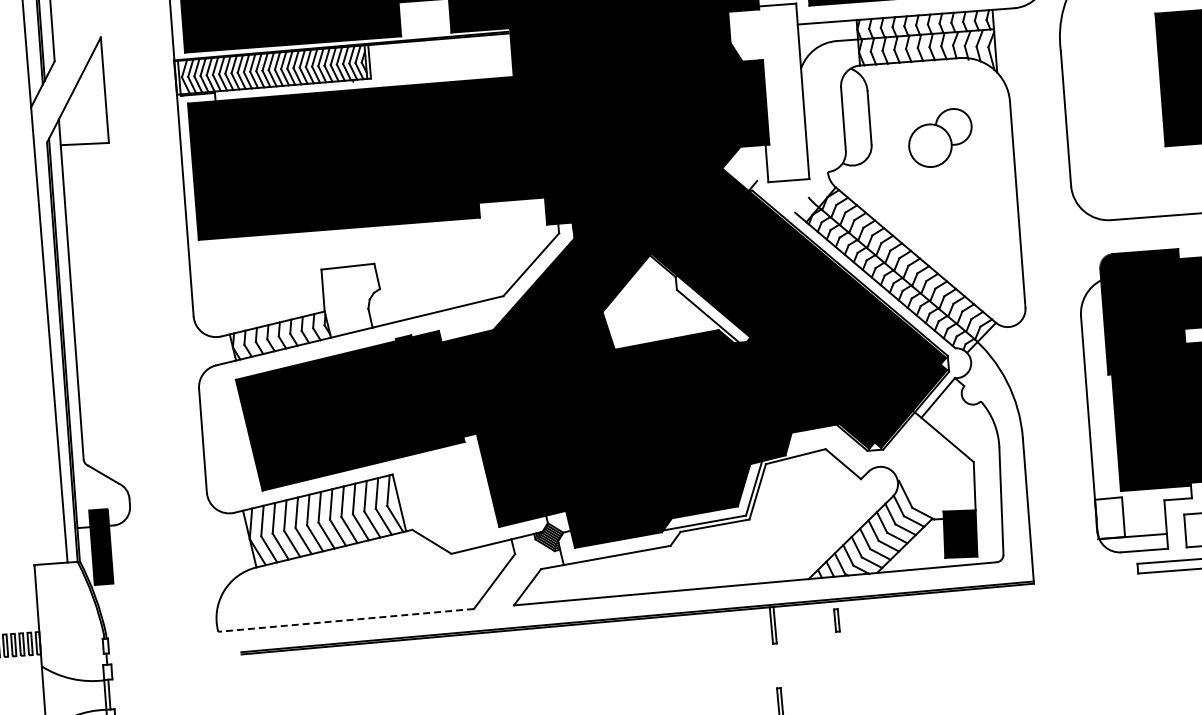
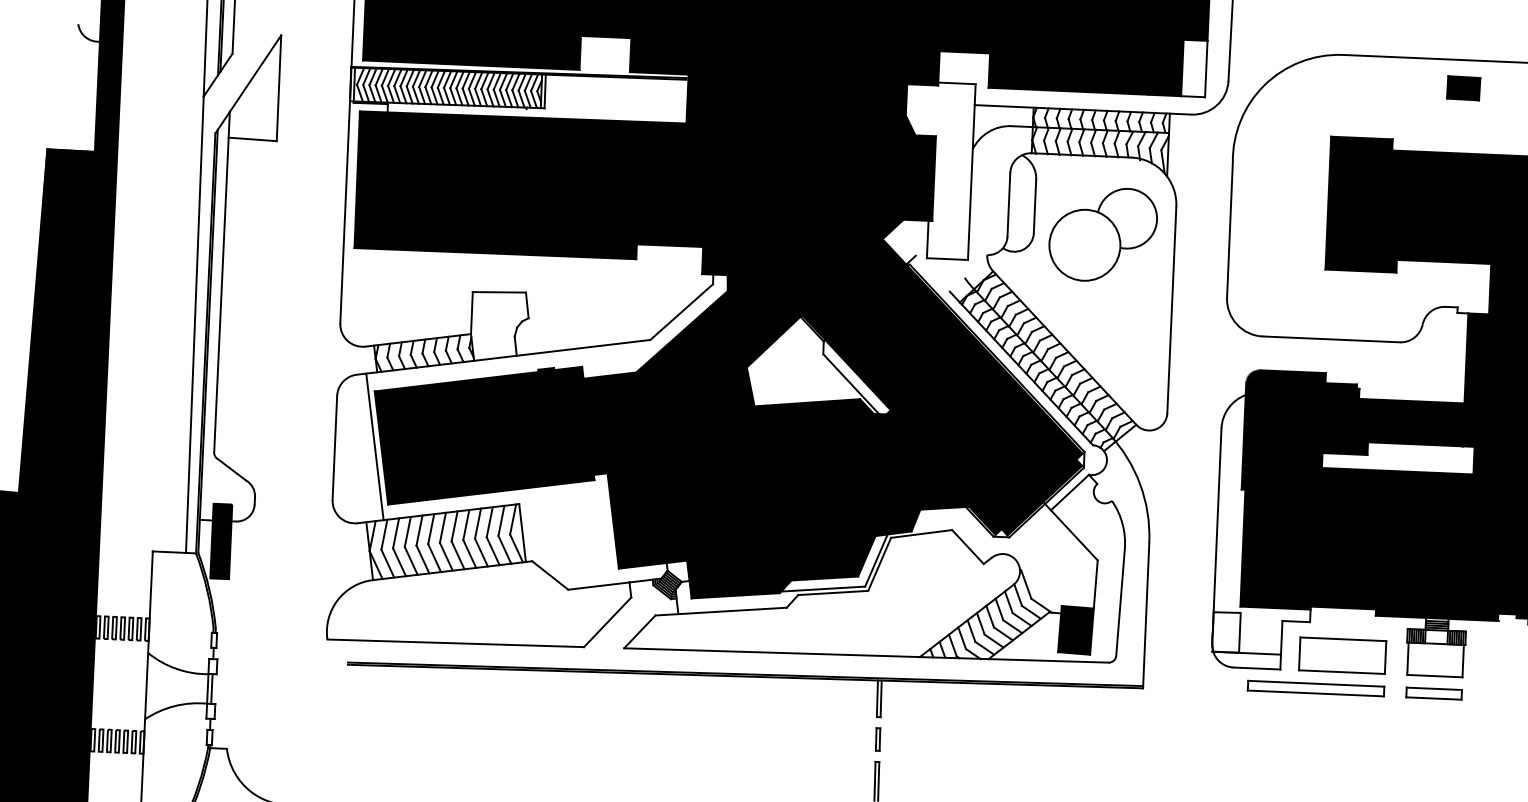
part: (939, 137) -> (1102, 234), size x1.67
line: (242, 434) -> (374, 446), added
line: (345, 620) -> (455, 643), dashed -> solid
part: (837, 620) -> (878, 739), moved

